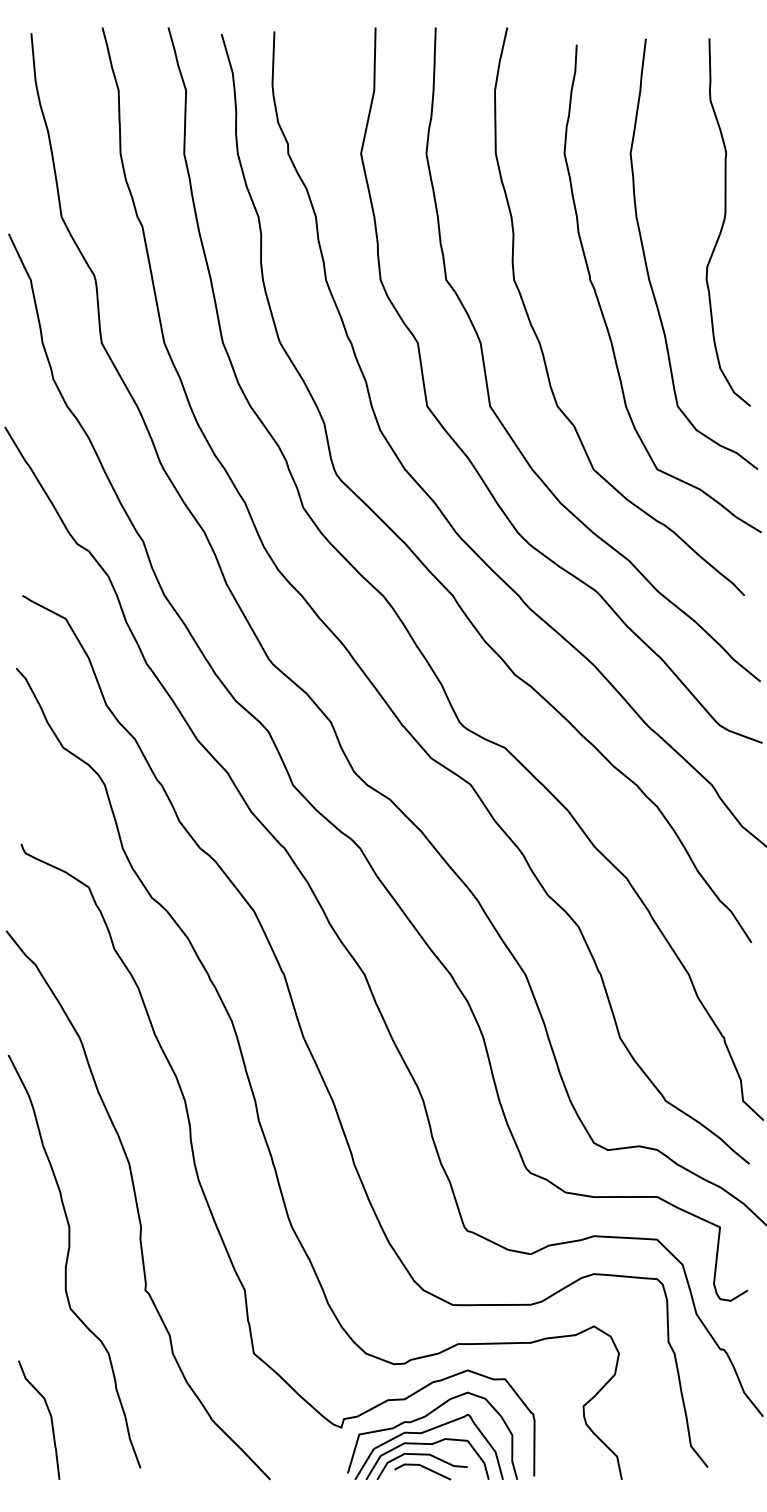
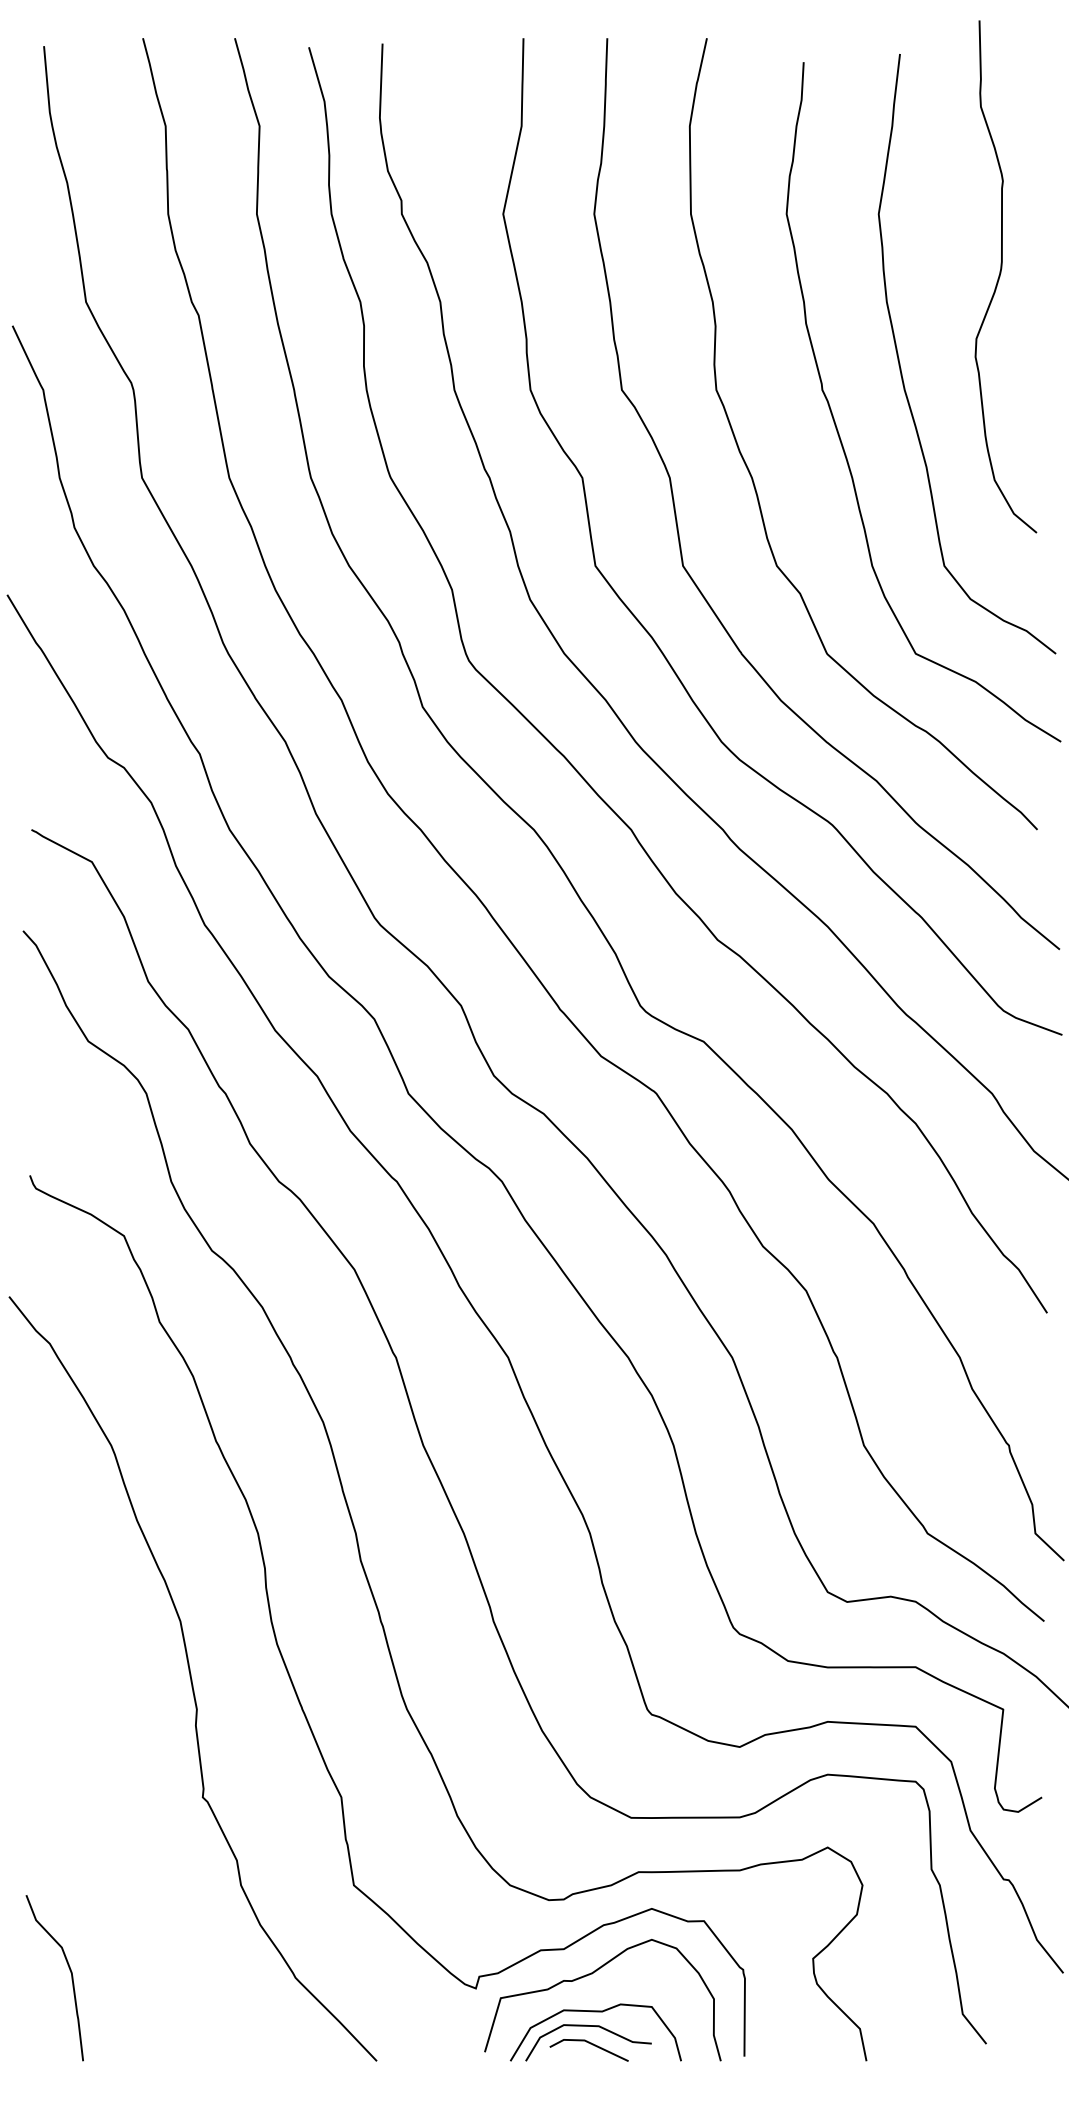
curve: (725, 220) -> (1001, 273), moved
curve: (67, 1261) -> (94, 1757), removed
curve: (421, 1434) -> (587, 1997), removed

